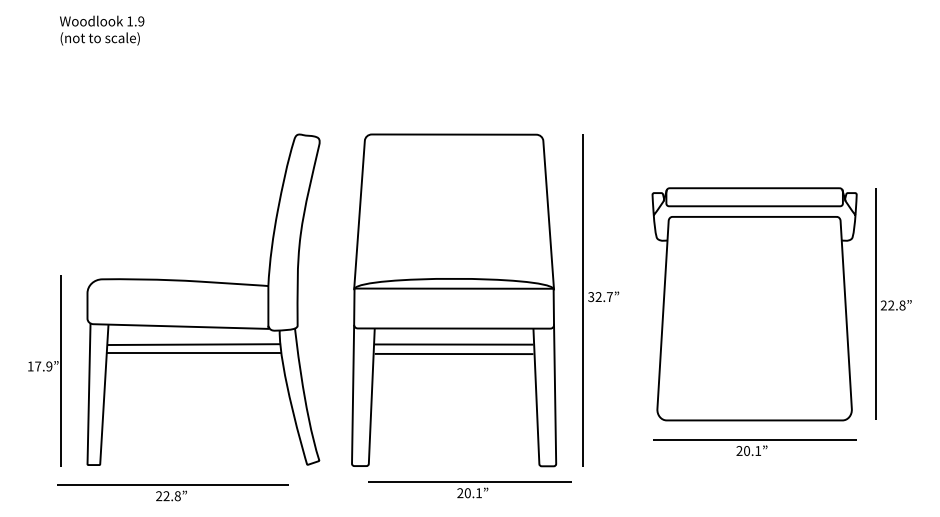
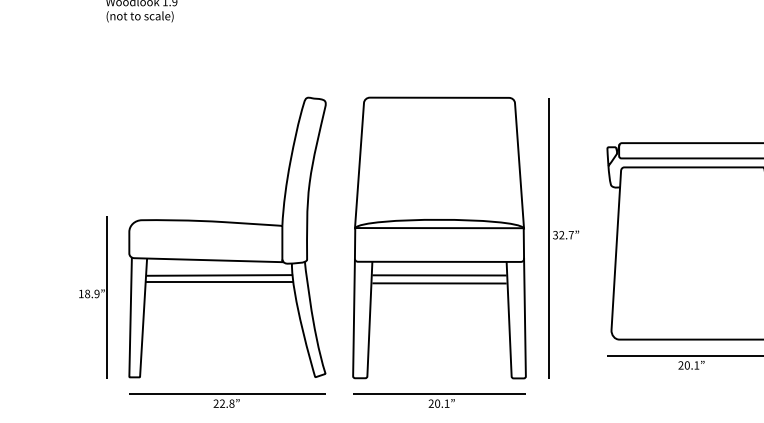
text: (38, 366) -> (87, 293), 17.9 -> 18.9
part: (469, 489) -> (439, 400), moved
part: (172, 492) -> (227, 400), moved

